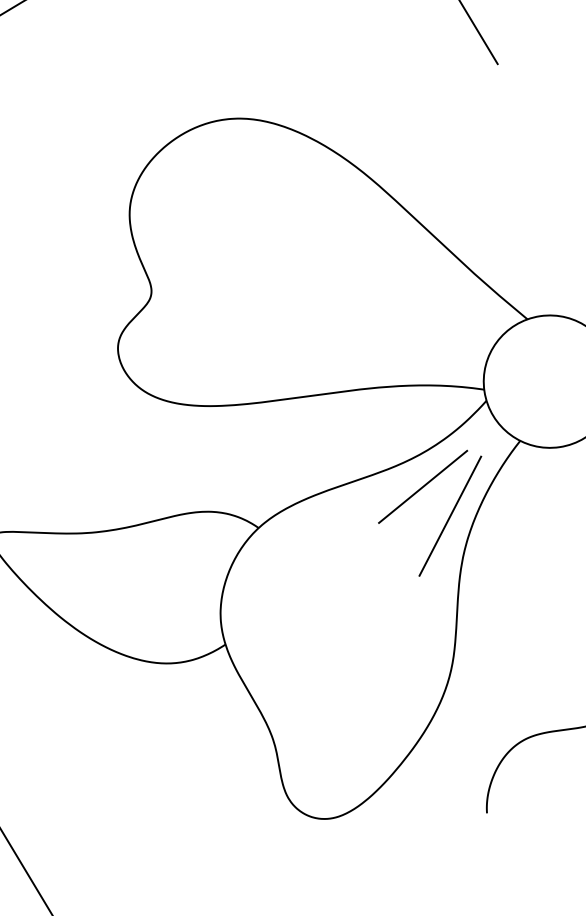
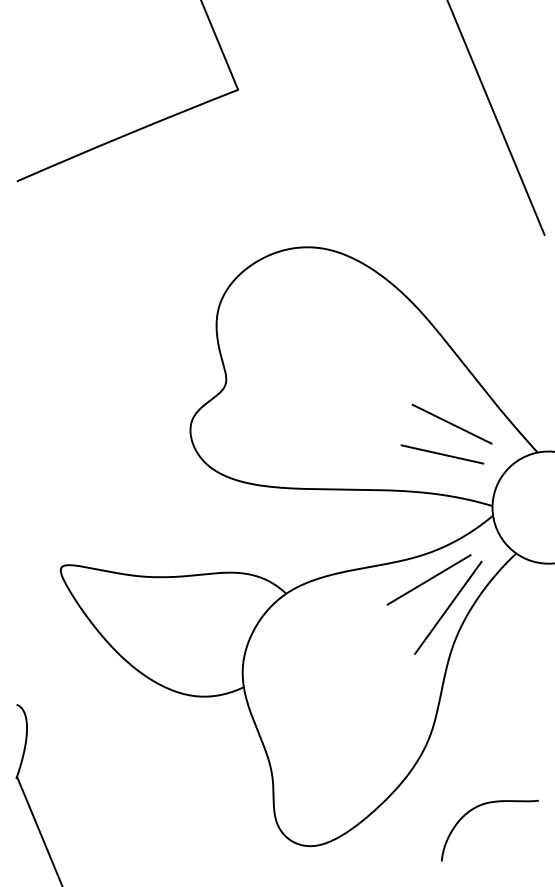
line: (421, 300) -> (451, 423), added
line: (416, 338) -> (442, 454), added

